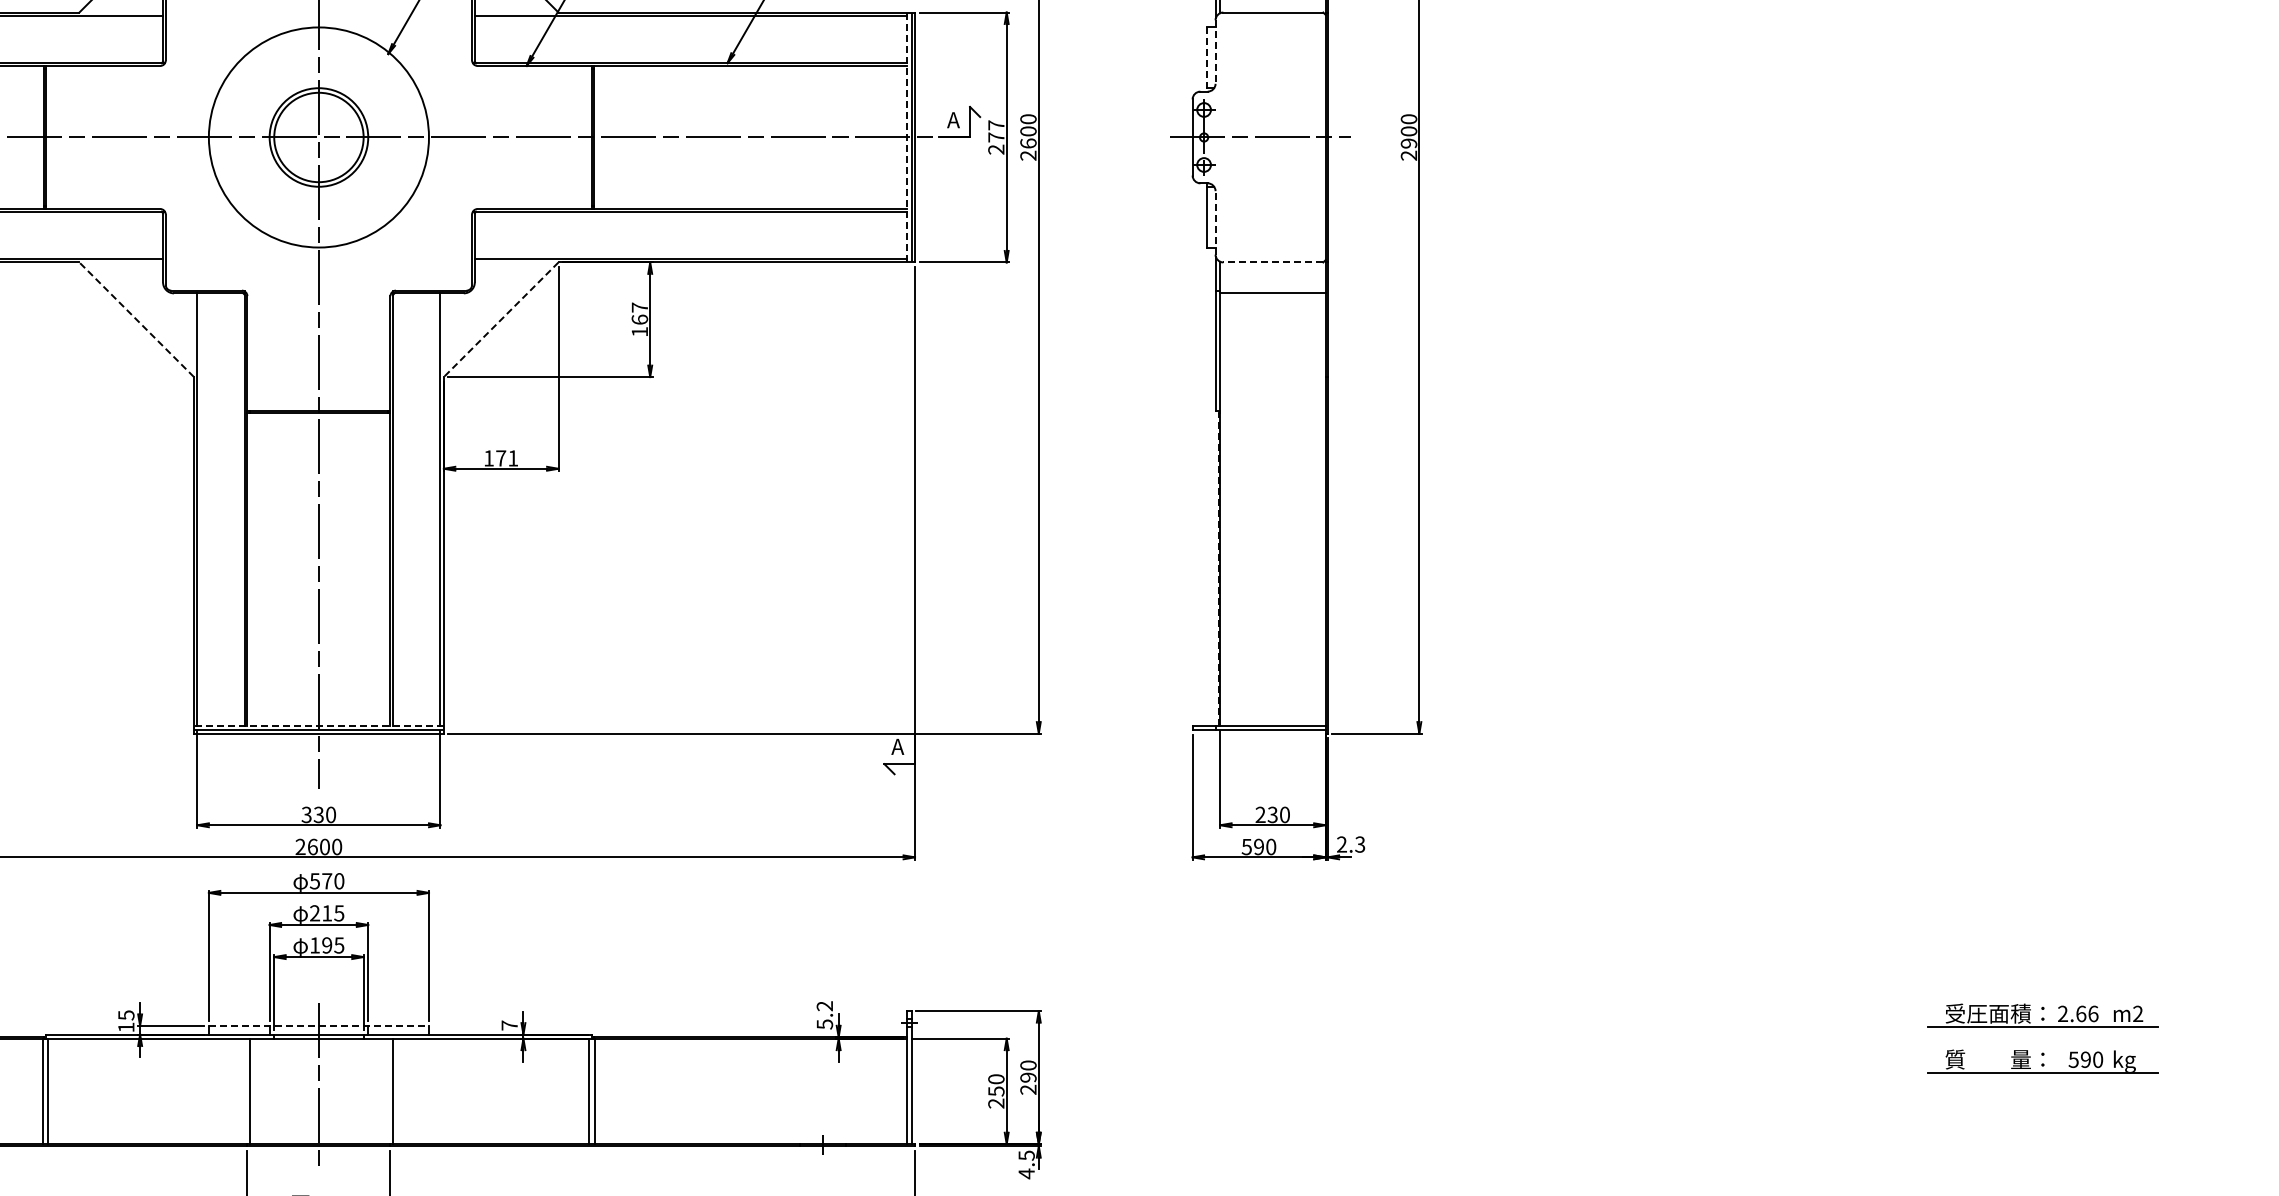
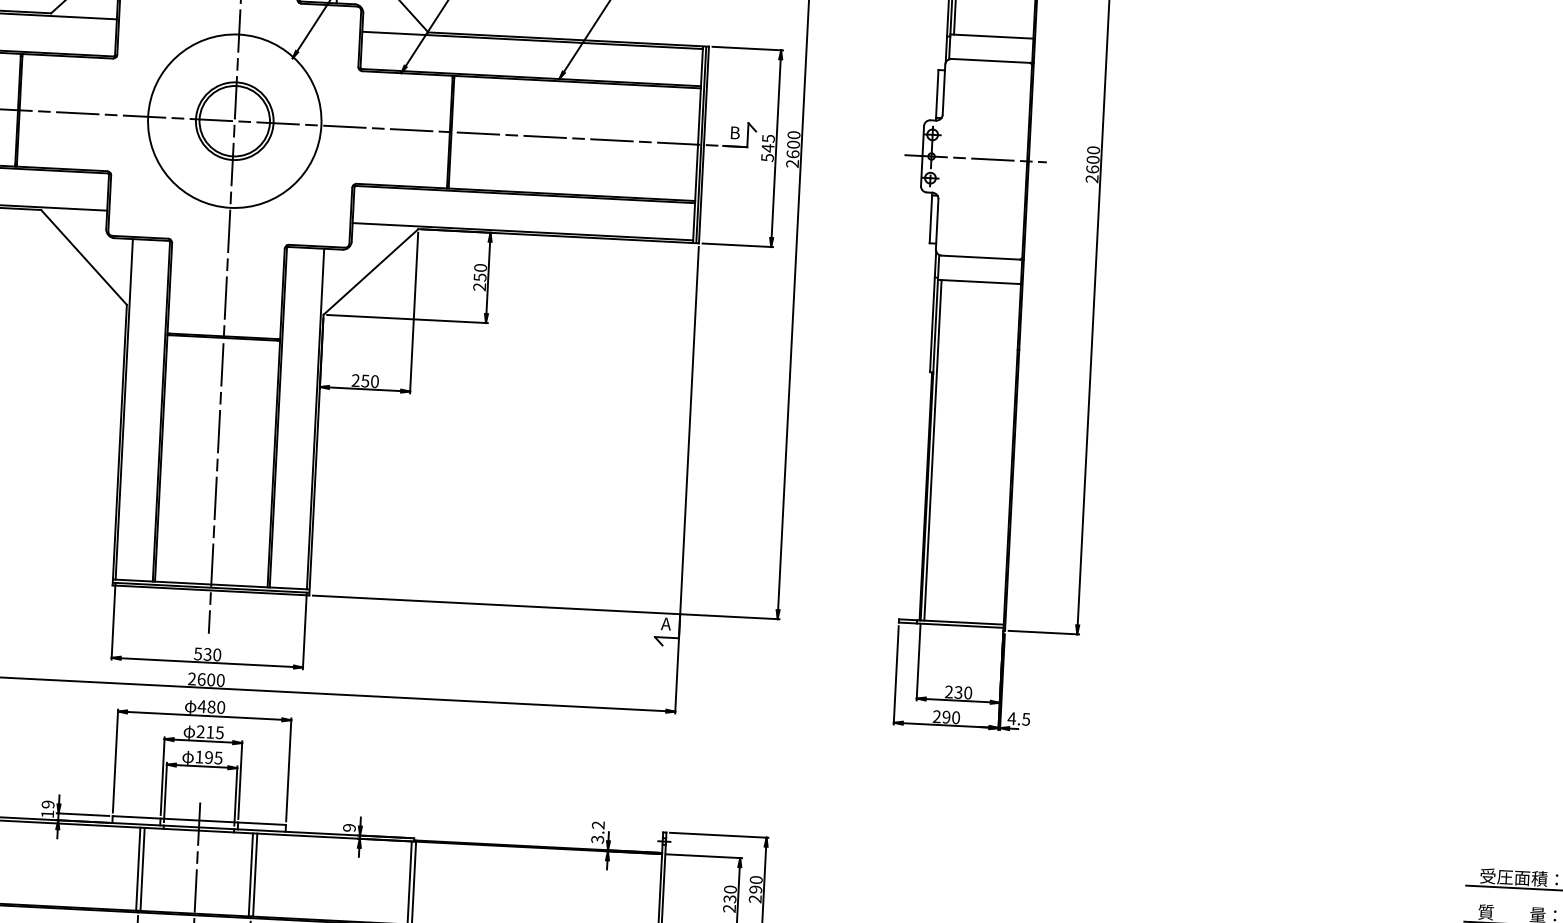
line: (1215, 52) -> (943, 90), dashed -> solid
line: (1207, 60) -> (937, 96), dashed -> solid
text: (953, 120) -> (734, 133), A -> B
line: (907, 137) -> (698, 144), dashed -> solid
text: (996, 137) -> (768, 148), 277 -> 545
text: (1408, 143) -> (1092, 169), 2900 -> 2600
line: (1215, 222) -> (937, 223), dashed -> solid
line: (1273, 262) -> (981, 257), dashed -> solid
line: (136, 319) -> (83, 257), dashed -> solid
text: (639, 319) -> (479, 277), 167 -> 250
line: (500, 320) -> (370, 272), dashed -> solid
text: (501, 458) -> (365, 381), 171 -> 250
line: (1224, 509) -> (932, 450), added
line: (1218, 569) -> (925, 497), dashed -> solid
line: (318, 725) -> (210, 584), dashed -> solid
text: (306, 814) -> (197, 653), 330 -> 530
text: (1350, 844) -> (1018, 718), 2.3 -> 4.5
text: (1246, 846) -> (936, 716), 590 -> 290
text: (320, 881) -> (206, 706), 570 -> 480
text: (126, 1015) -> (48, 804), 15 -> 19
text: (824, 1023) -> (597, 838), 5.2 -> 3.2
line: (319, 1025) -> (199, 820), dashed -> solid
text: (509, 1025) -> (349, 827), 7 -> 9
text: (996, 1090) -> (730, 898), 250 -> 230
line: (244, 1091) -> (138, 869), added
line: (387, 1091) -> (250, 874), added

